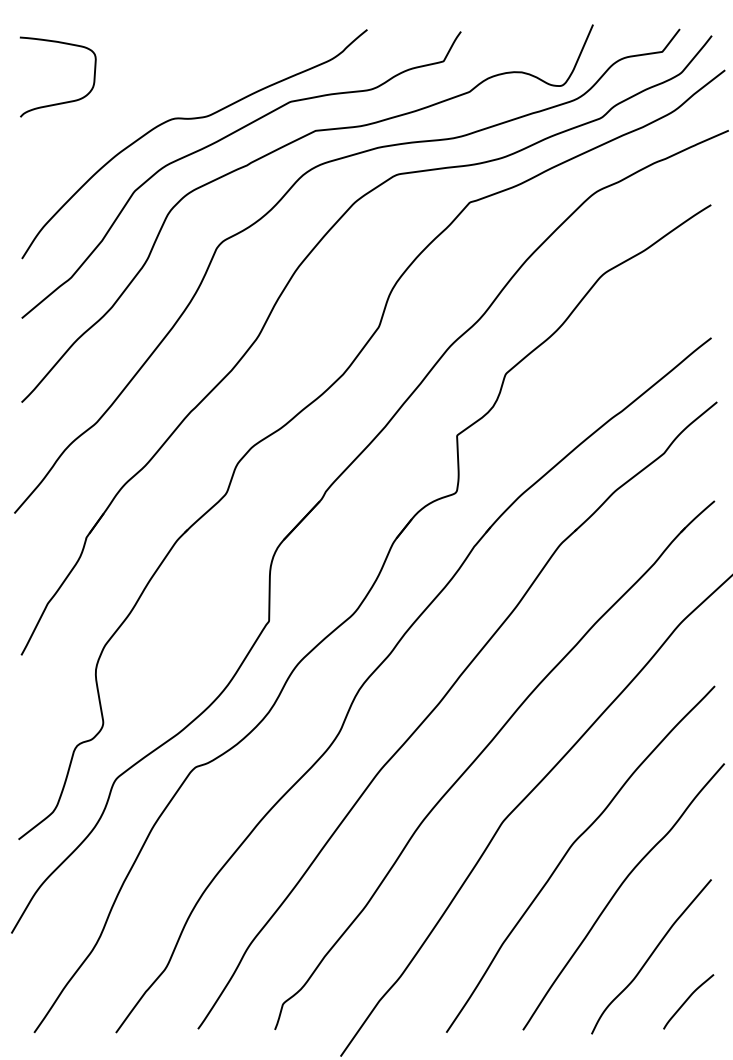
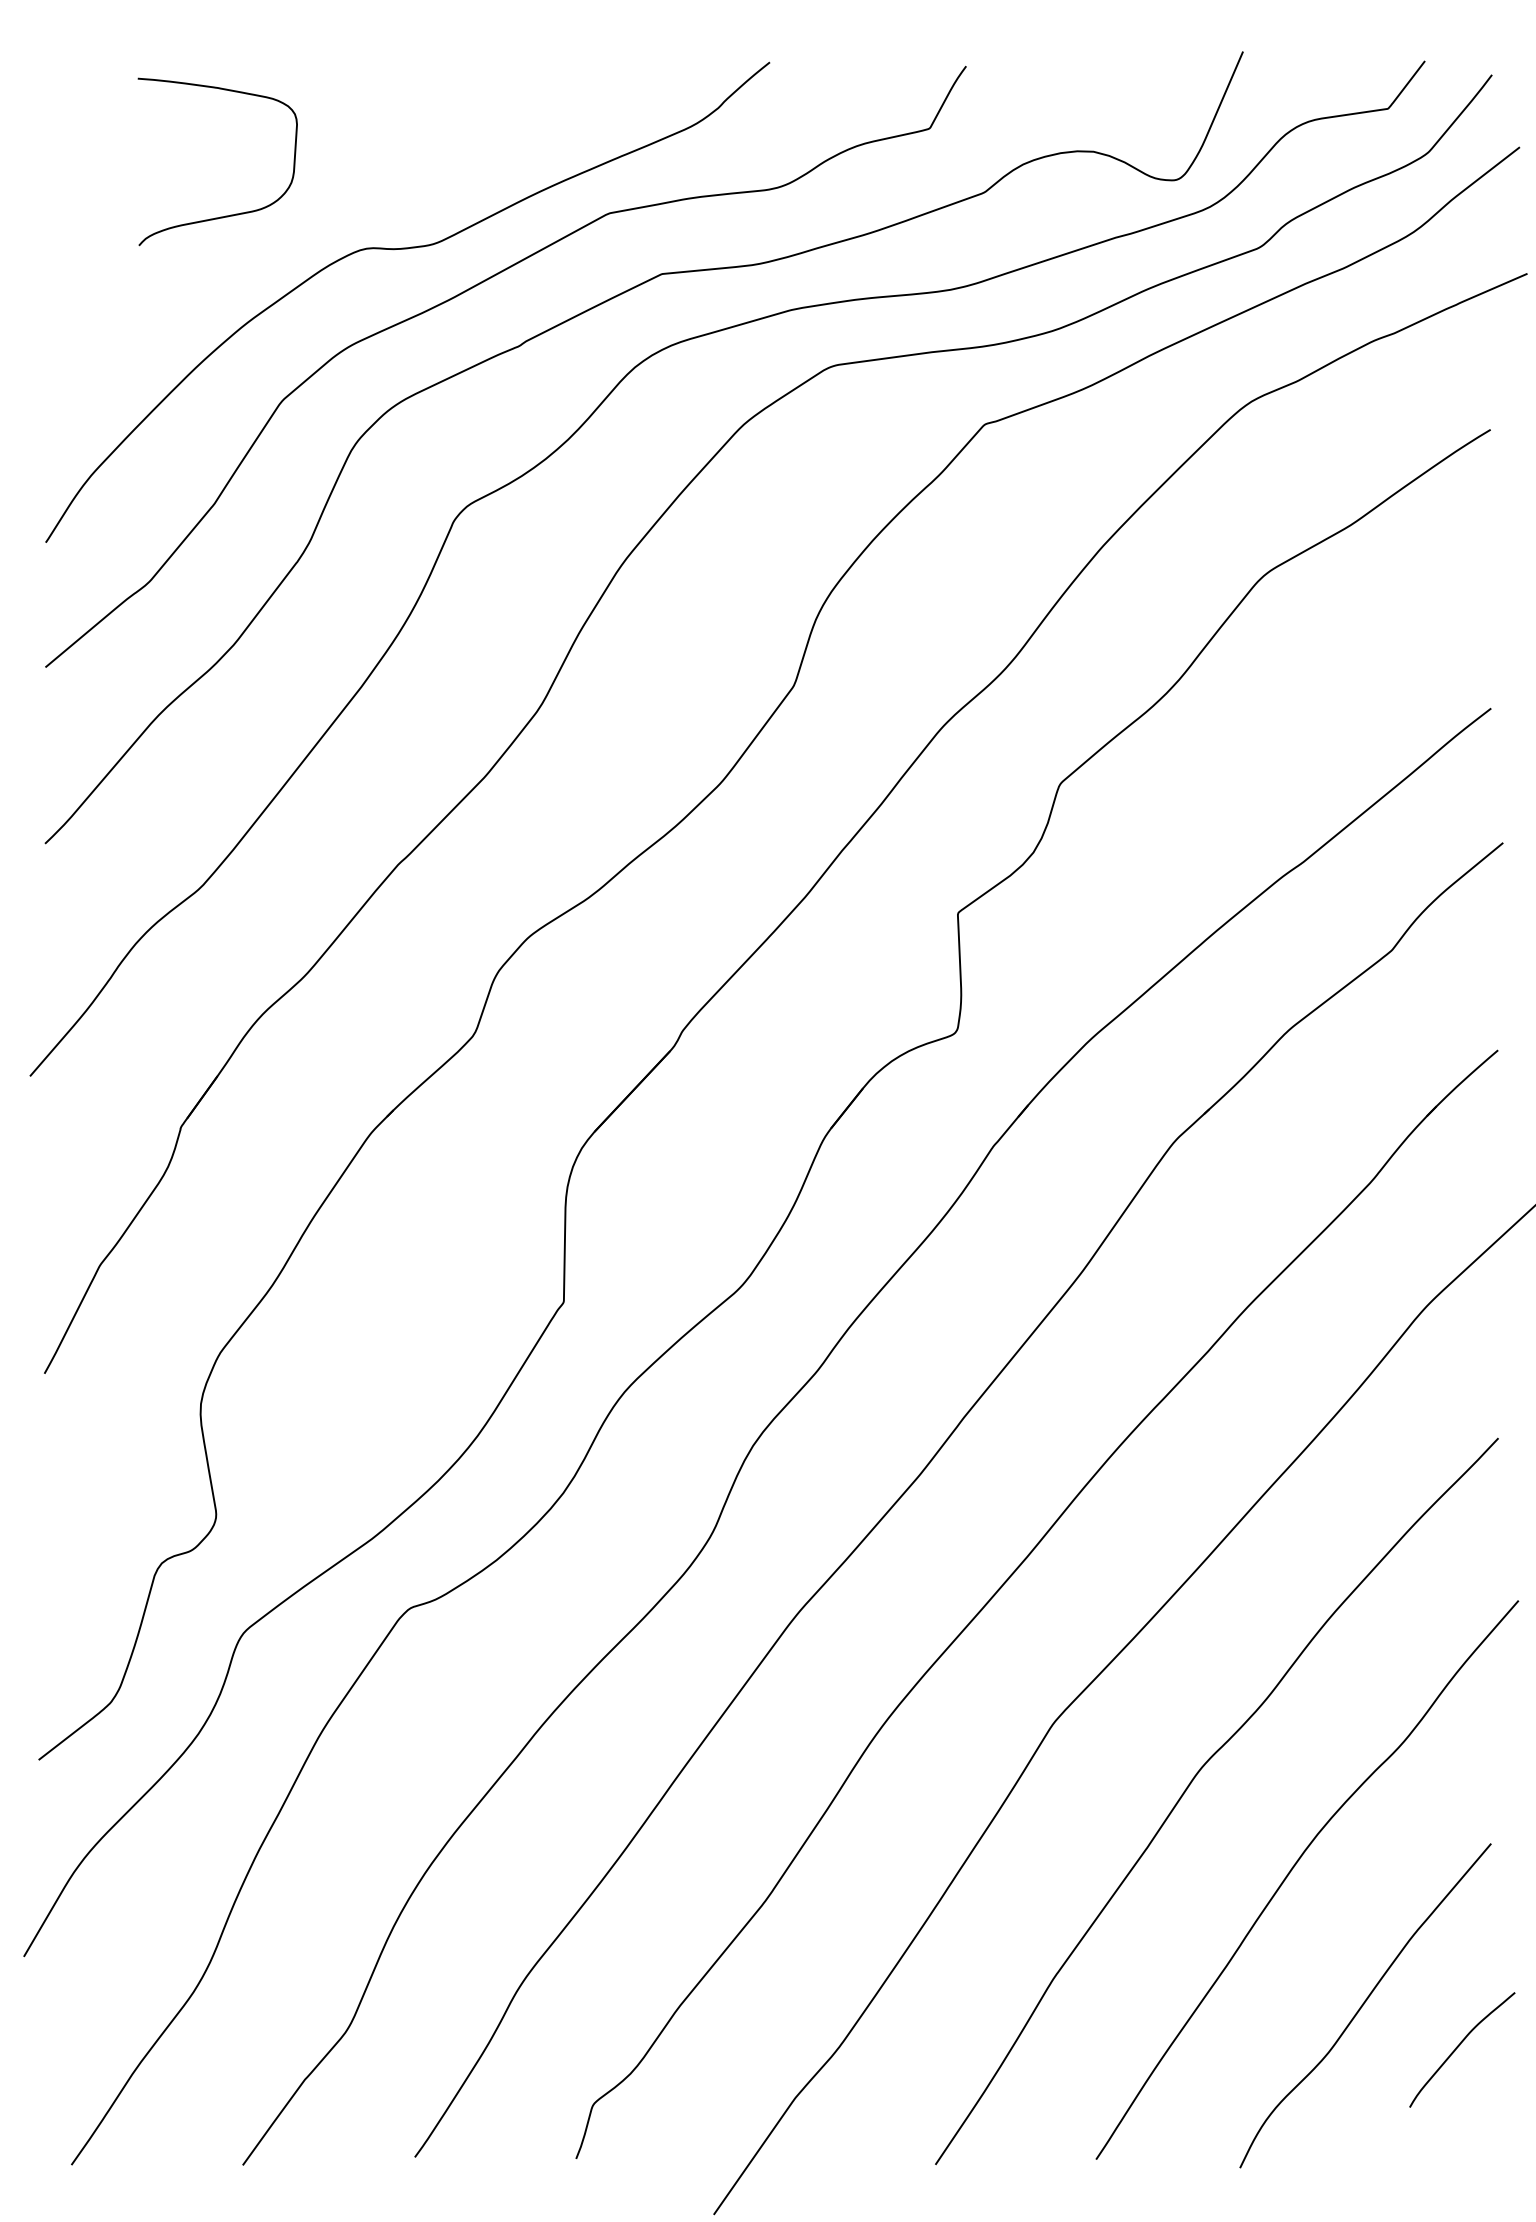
curve: (59, 102) -> (220, 214), moved
curve: (687, 1000) -> (1459, 2046), moved

